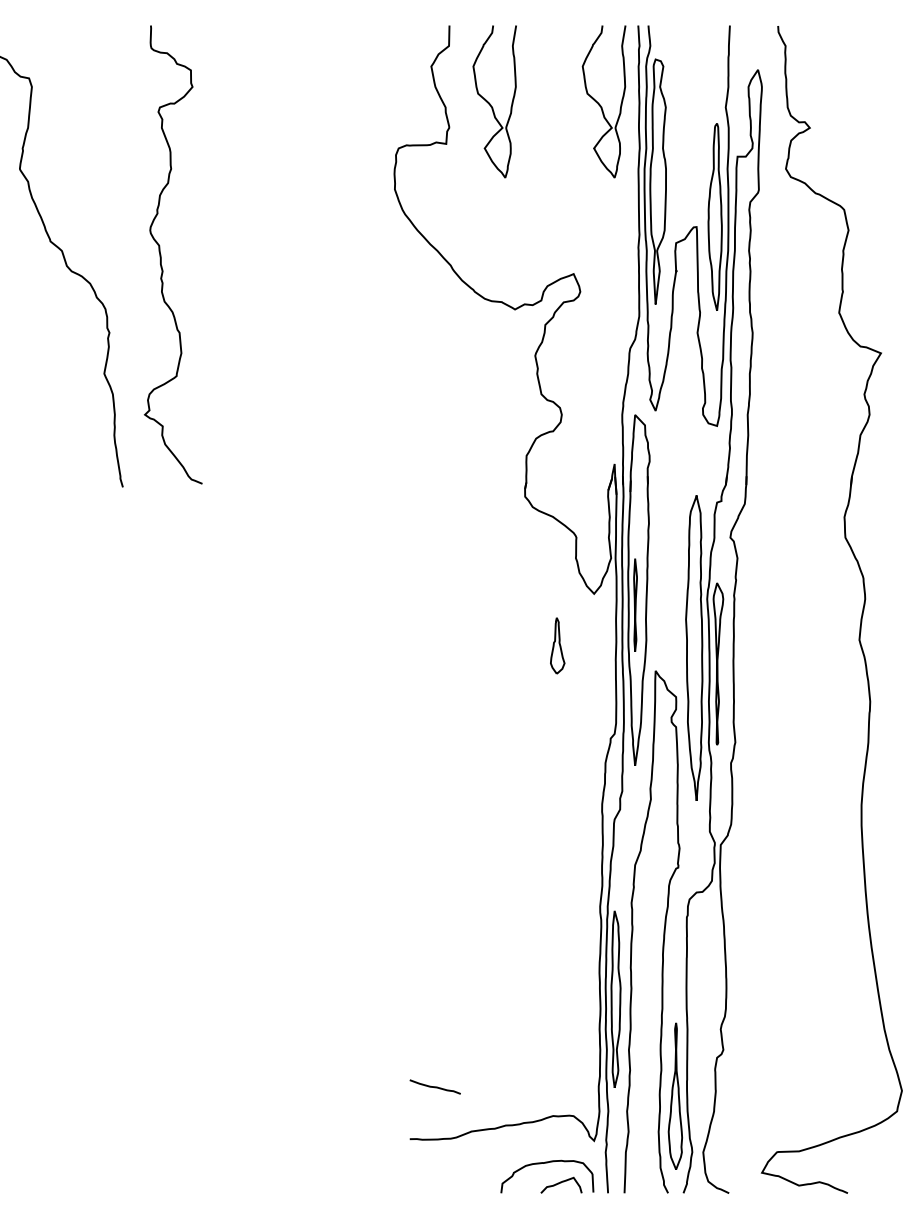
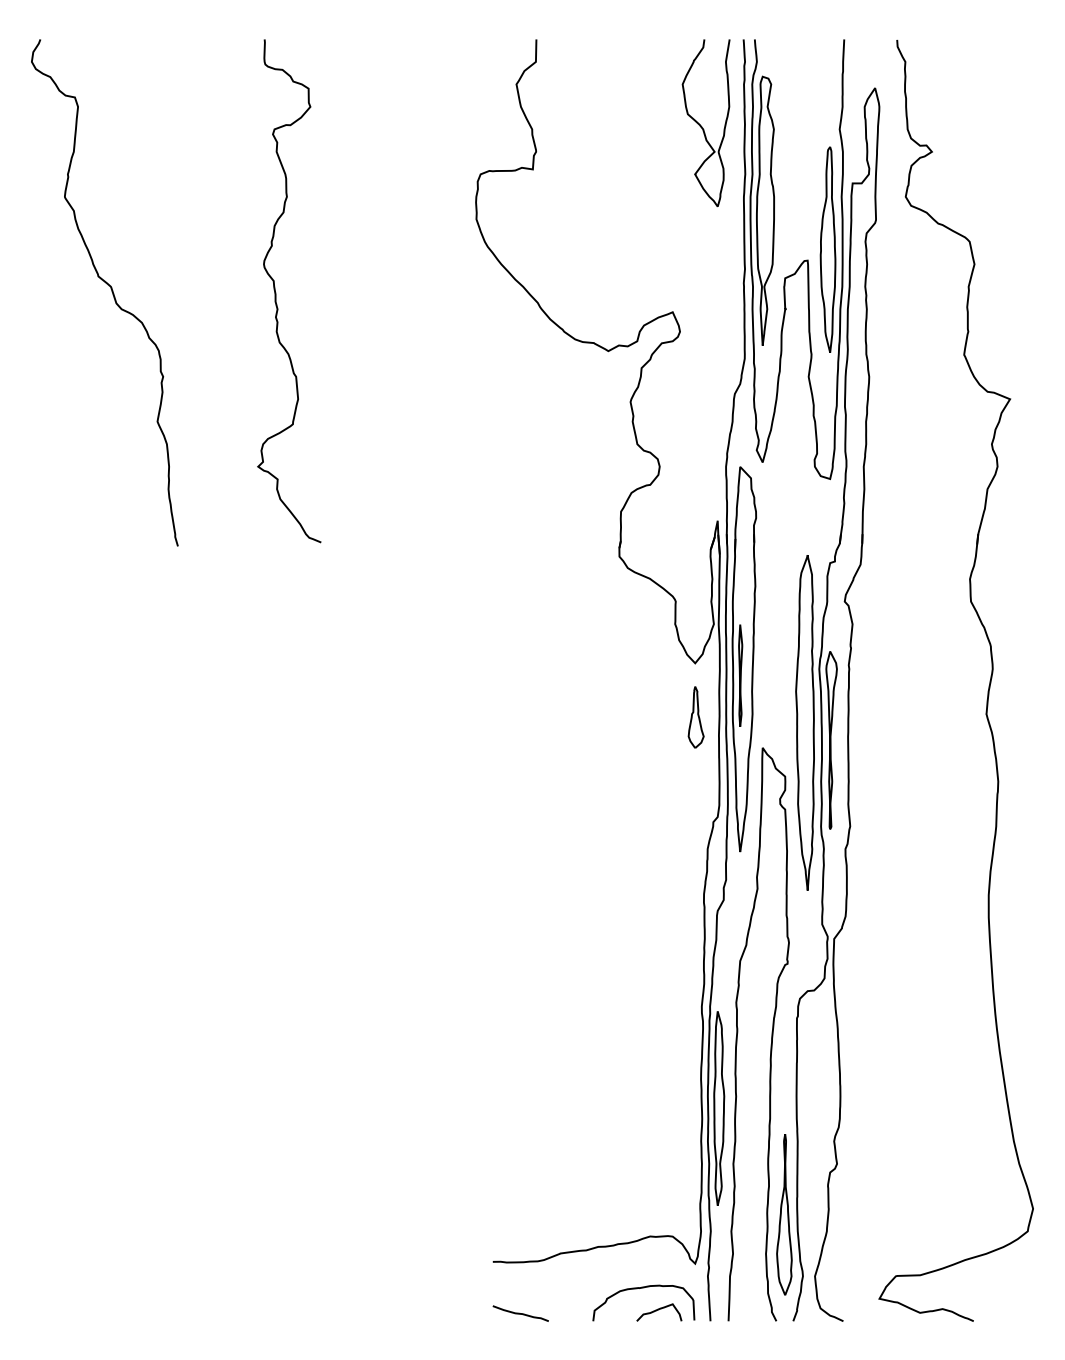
curve: (491, 104) -> (582, 126), removed
curve: (161, 256) -> (276, 292), moved
part: (557, 645) -> (695, 717), moved
curve: (434, 1086) -> (520, 1313), moved

